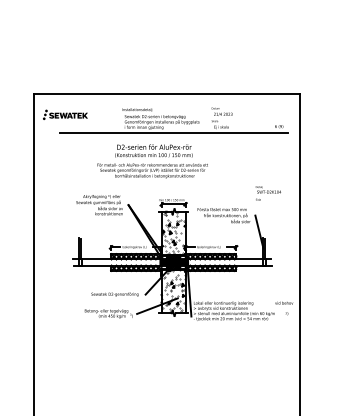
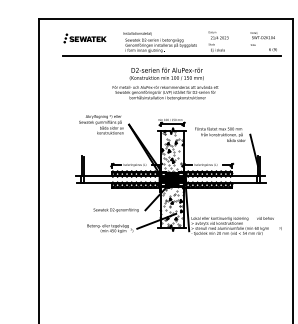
part: (65, 114) -> (85, 38), moved
text: (152, 161) -> (165, 83), moved
text: (267, 193) -> (261, 39), moved
text: (284, 302) -> (265, 217), moved

